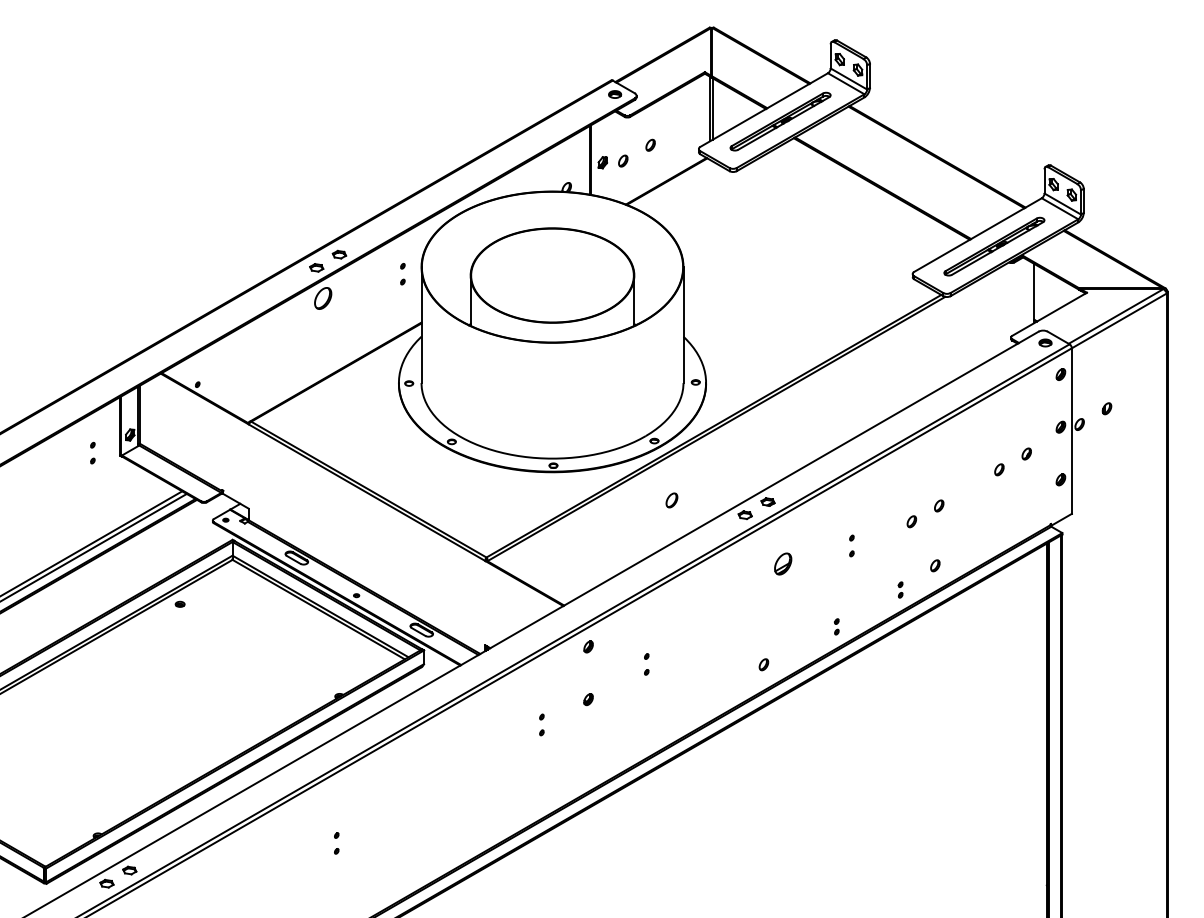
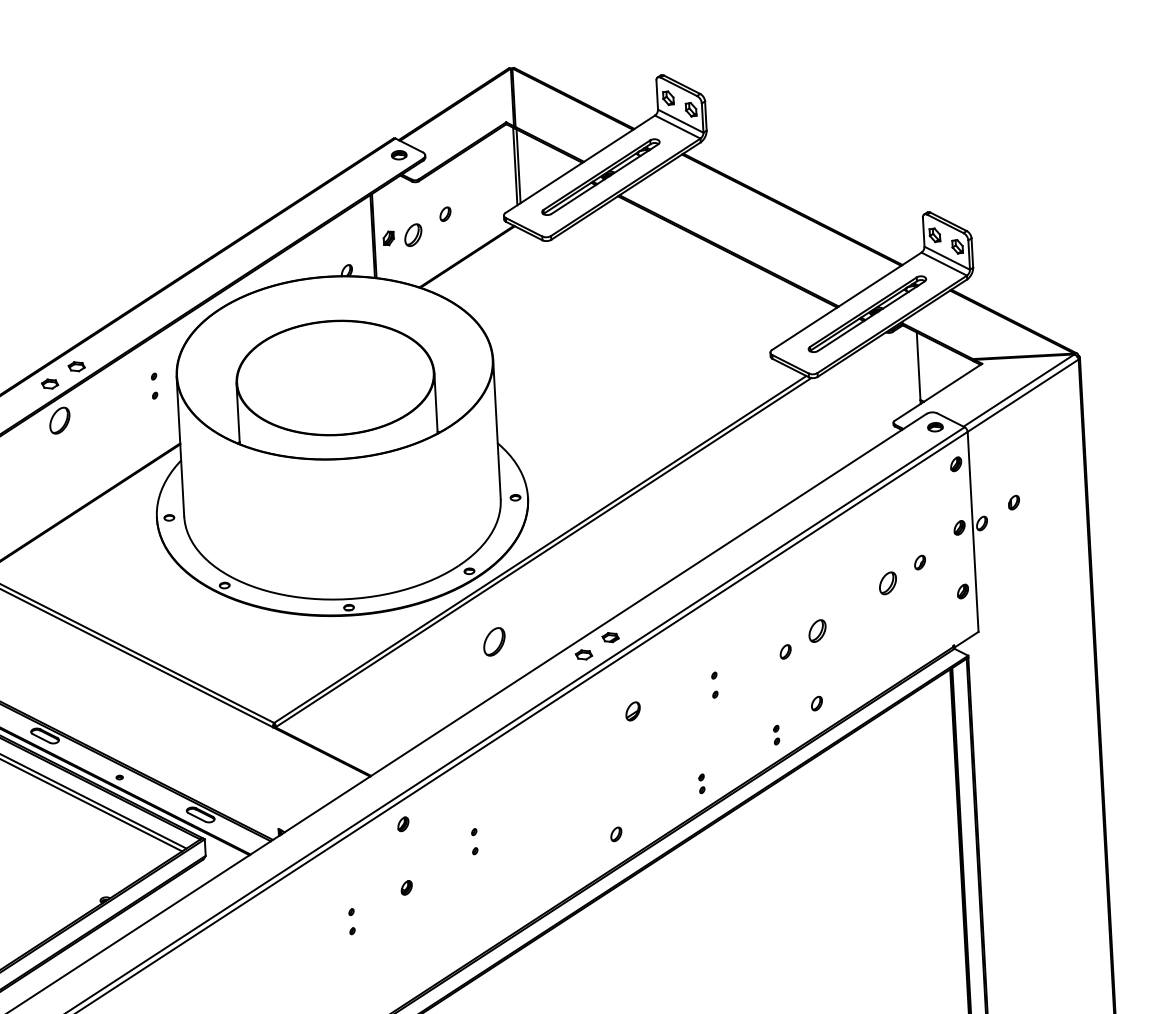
part: (623, 160) -> (413, 234), size x1.6
part: (999, 469) -> (888, 583), size x1.6
part: (671, 500) -> (493, 641), size x1.6
part: (939, 505) -> (818, 630), size x1.6
part: (783, 563) -> (633, 710), size x0.7

